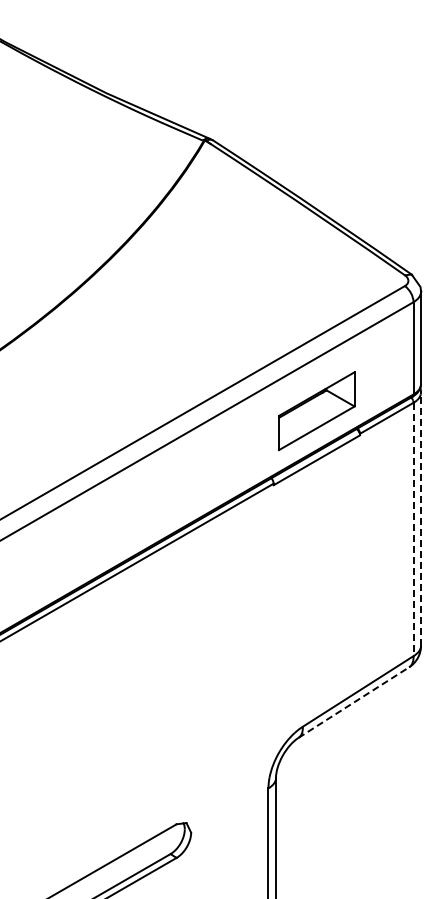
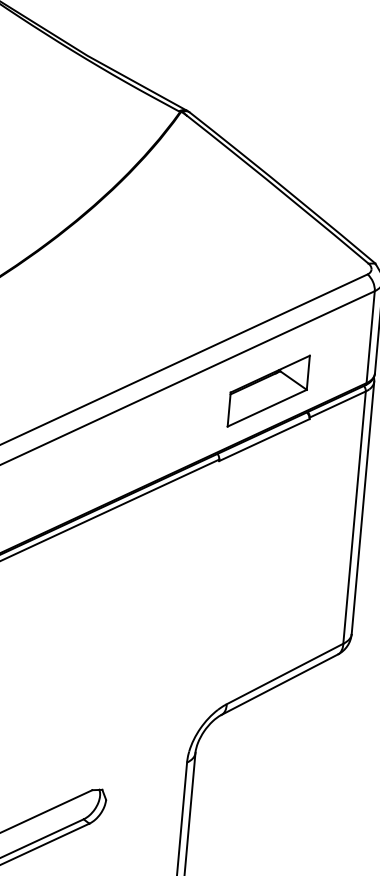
line: (421, 519) -> (363, 508), dashed -> solid
line: (413, 529) -> (354, 517), dashed -> solid
line: (353, 702) -> (279, 684), dashed -> solid

